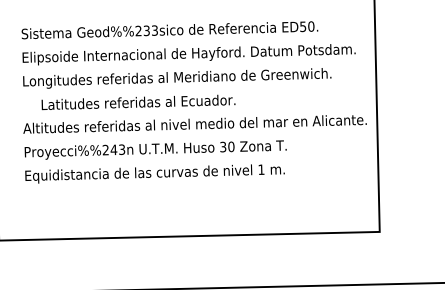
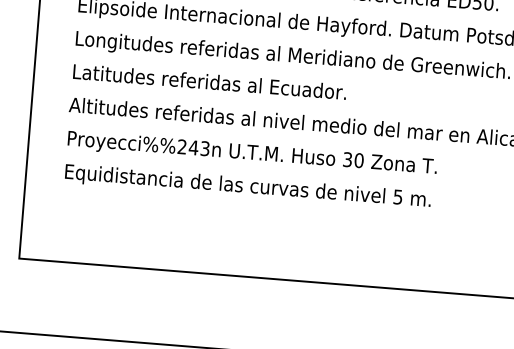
text: (138, 102) -> (209, 82), moved
text: (261, 169) -> (398, 196), 1 -> 5

